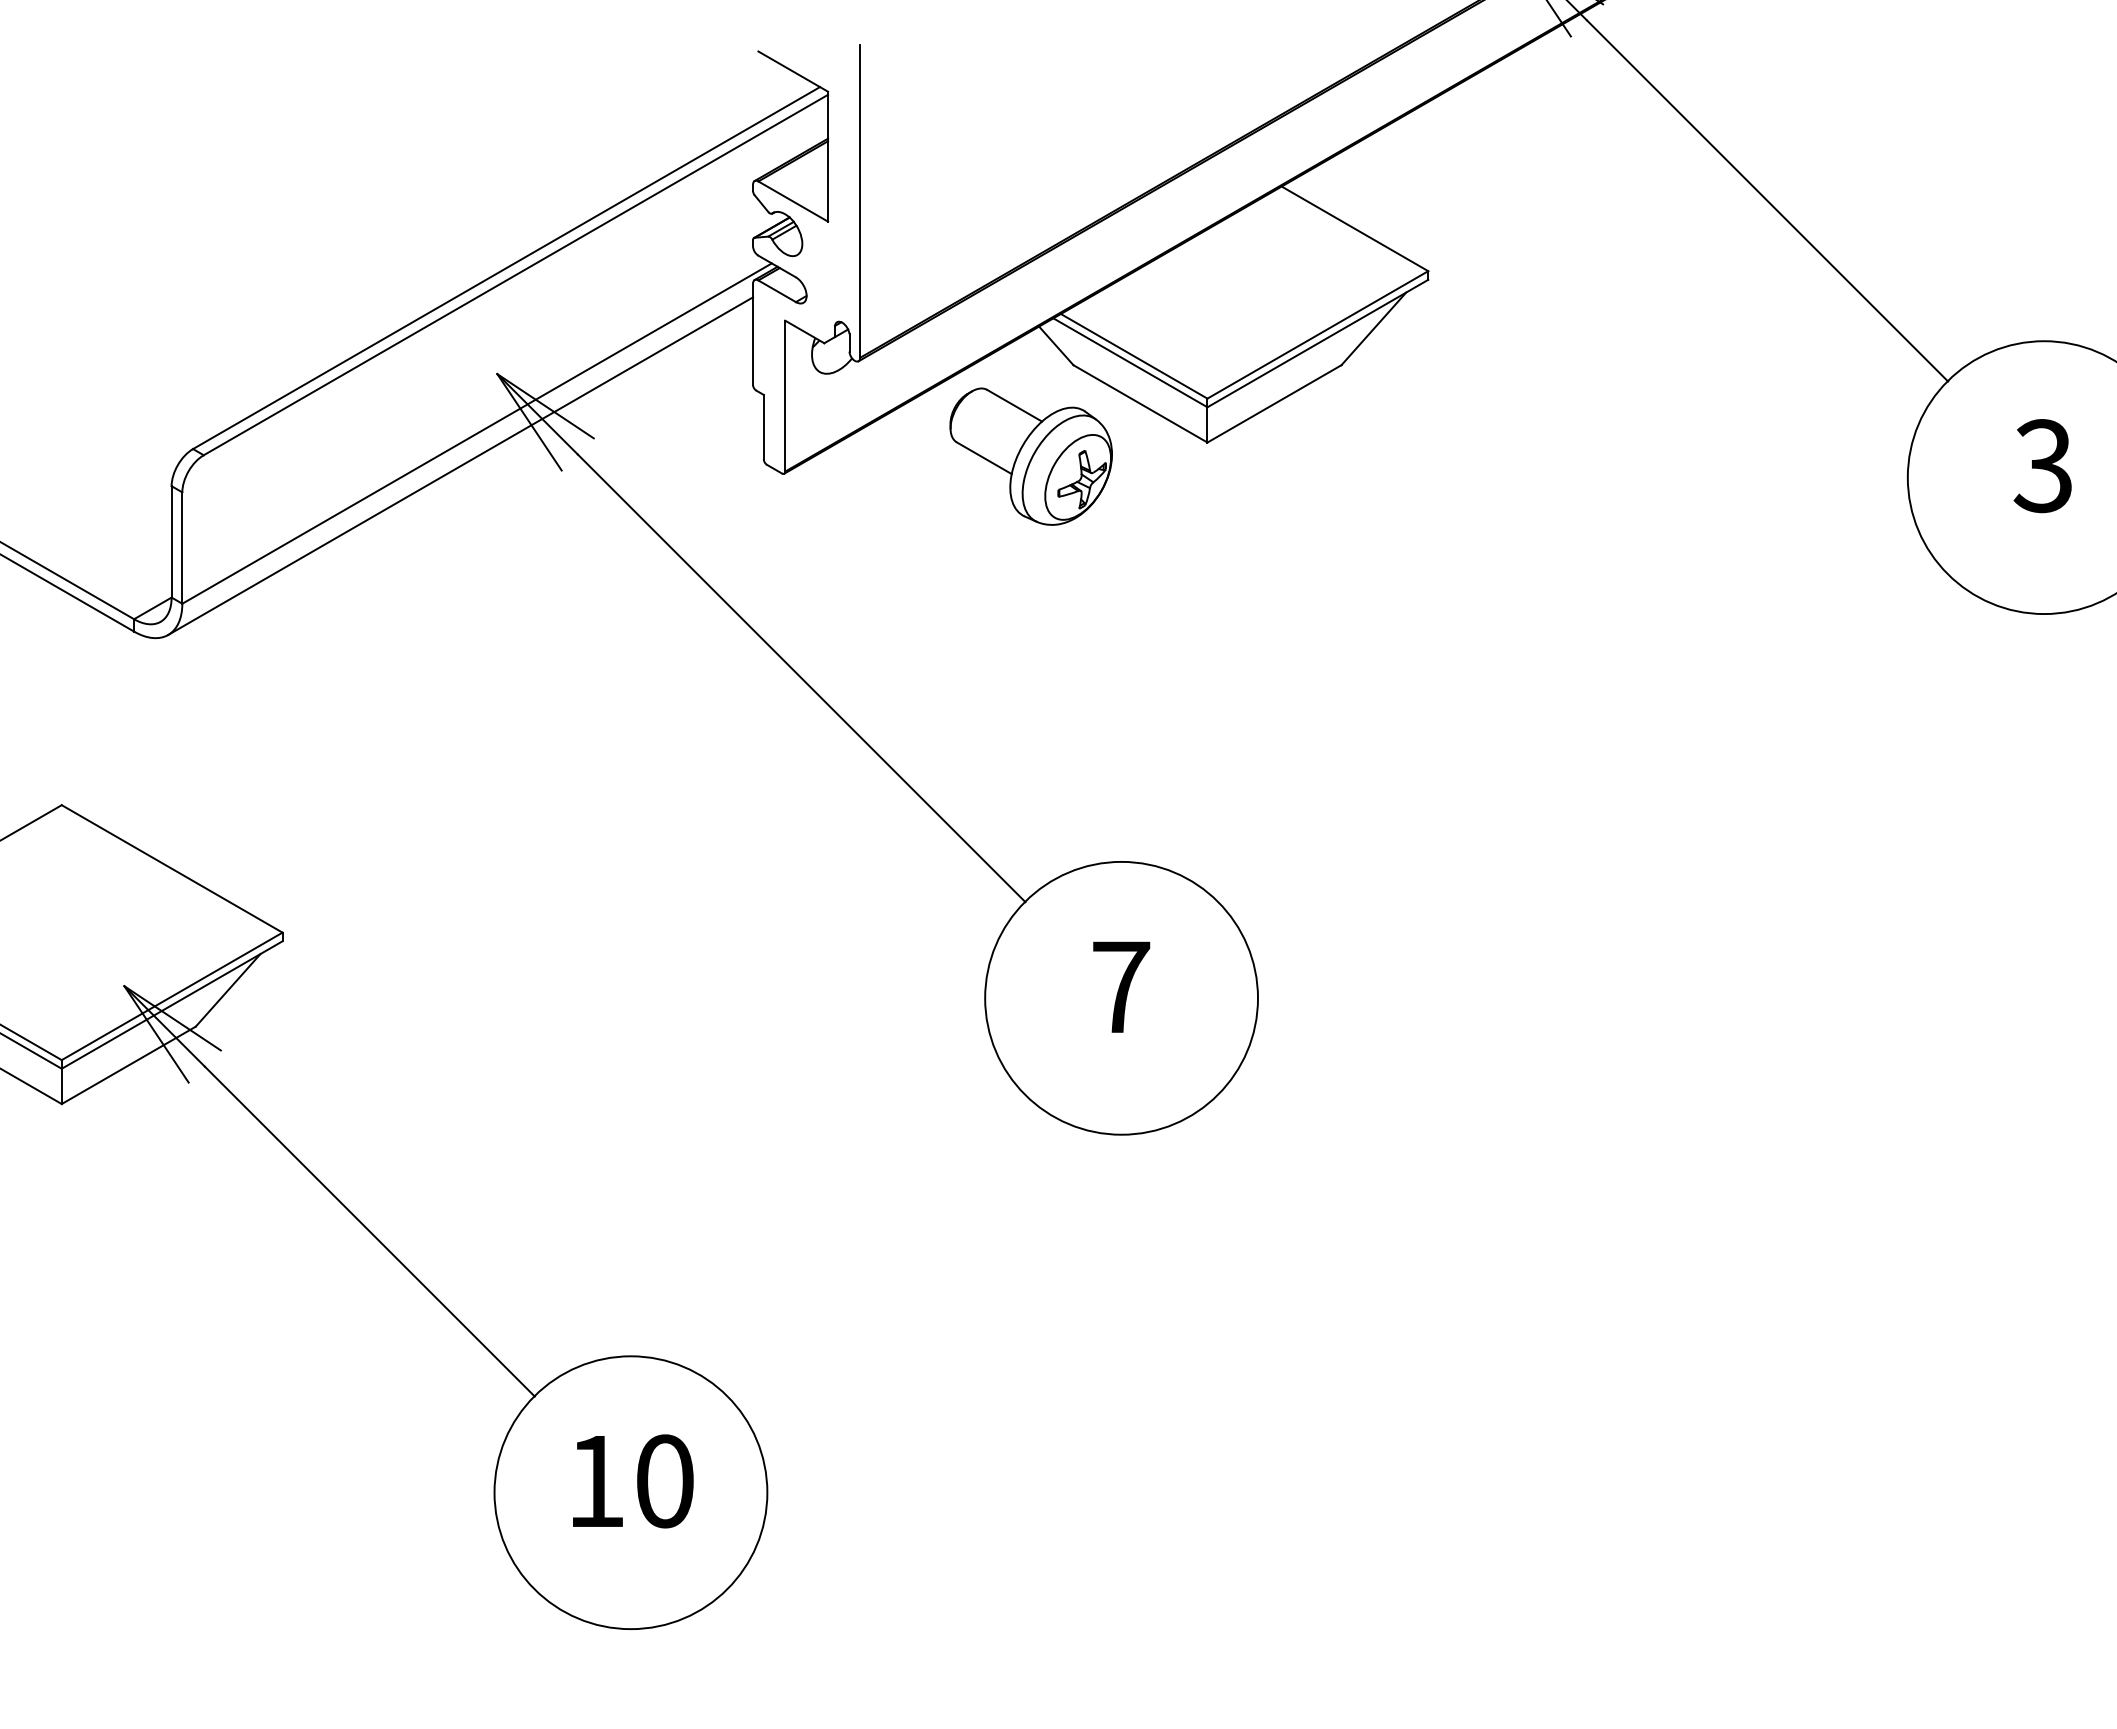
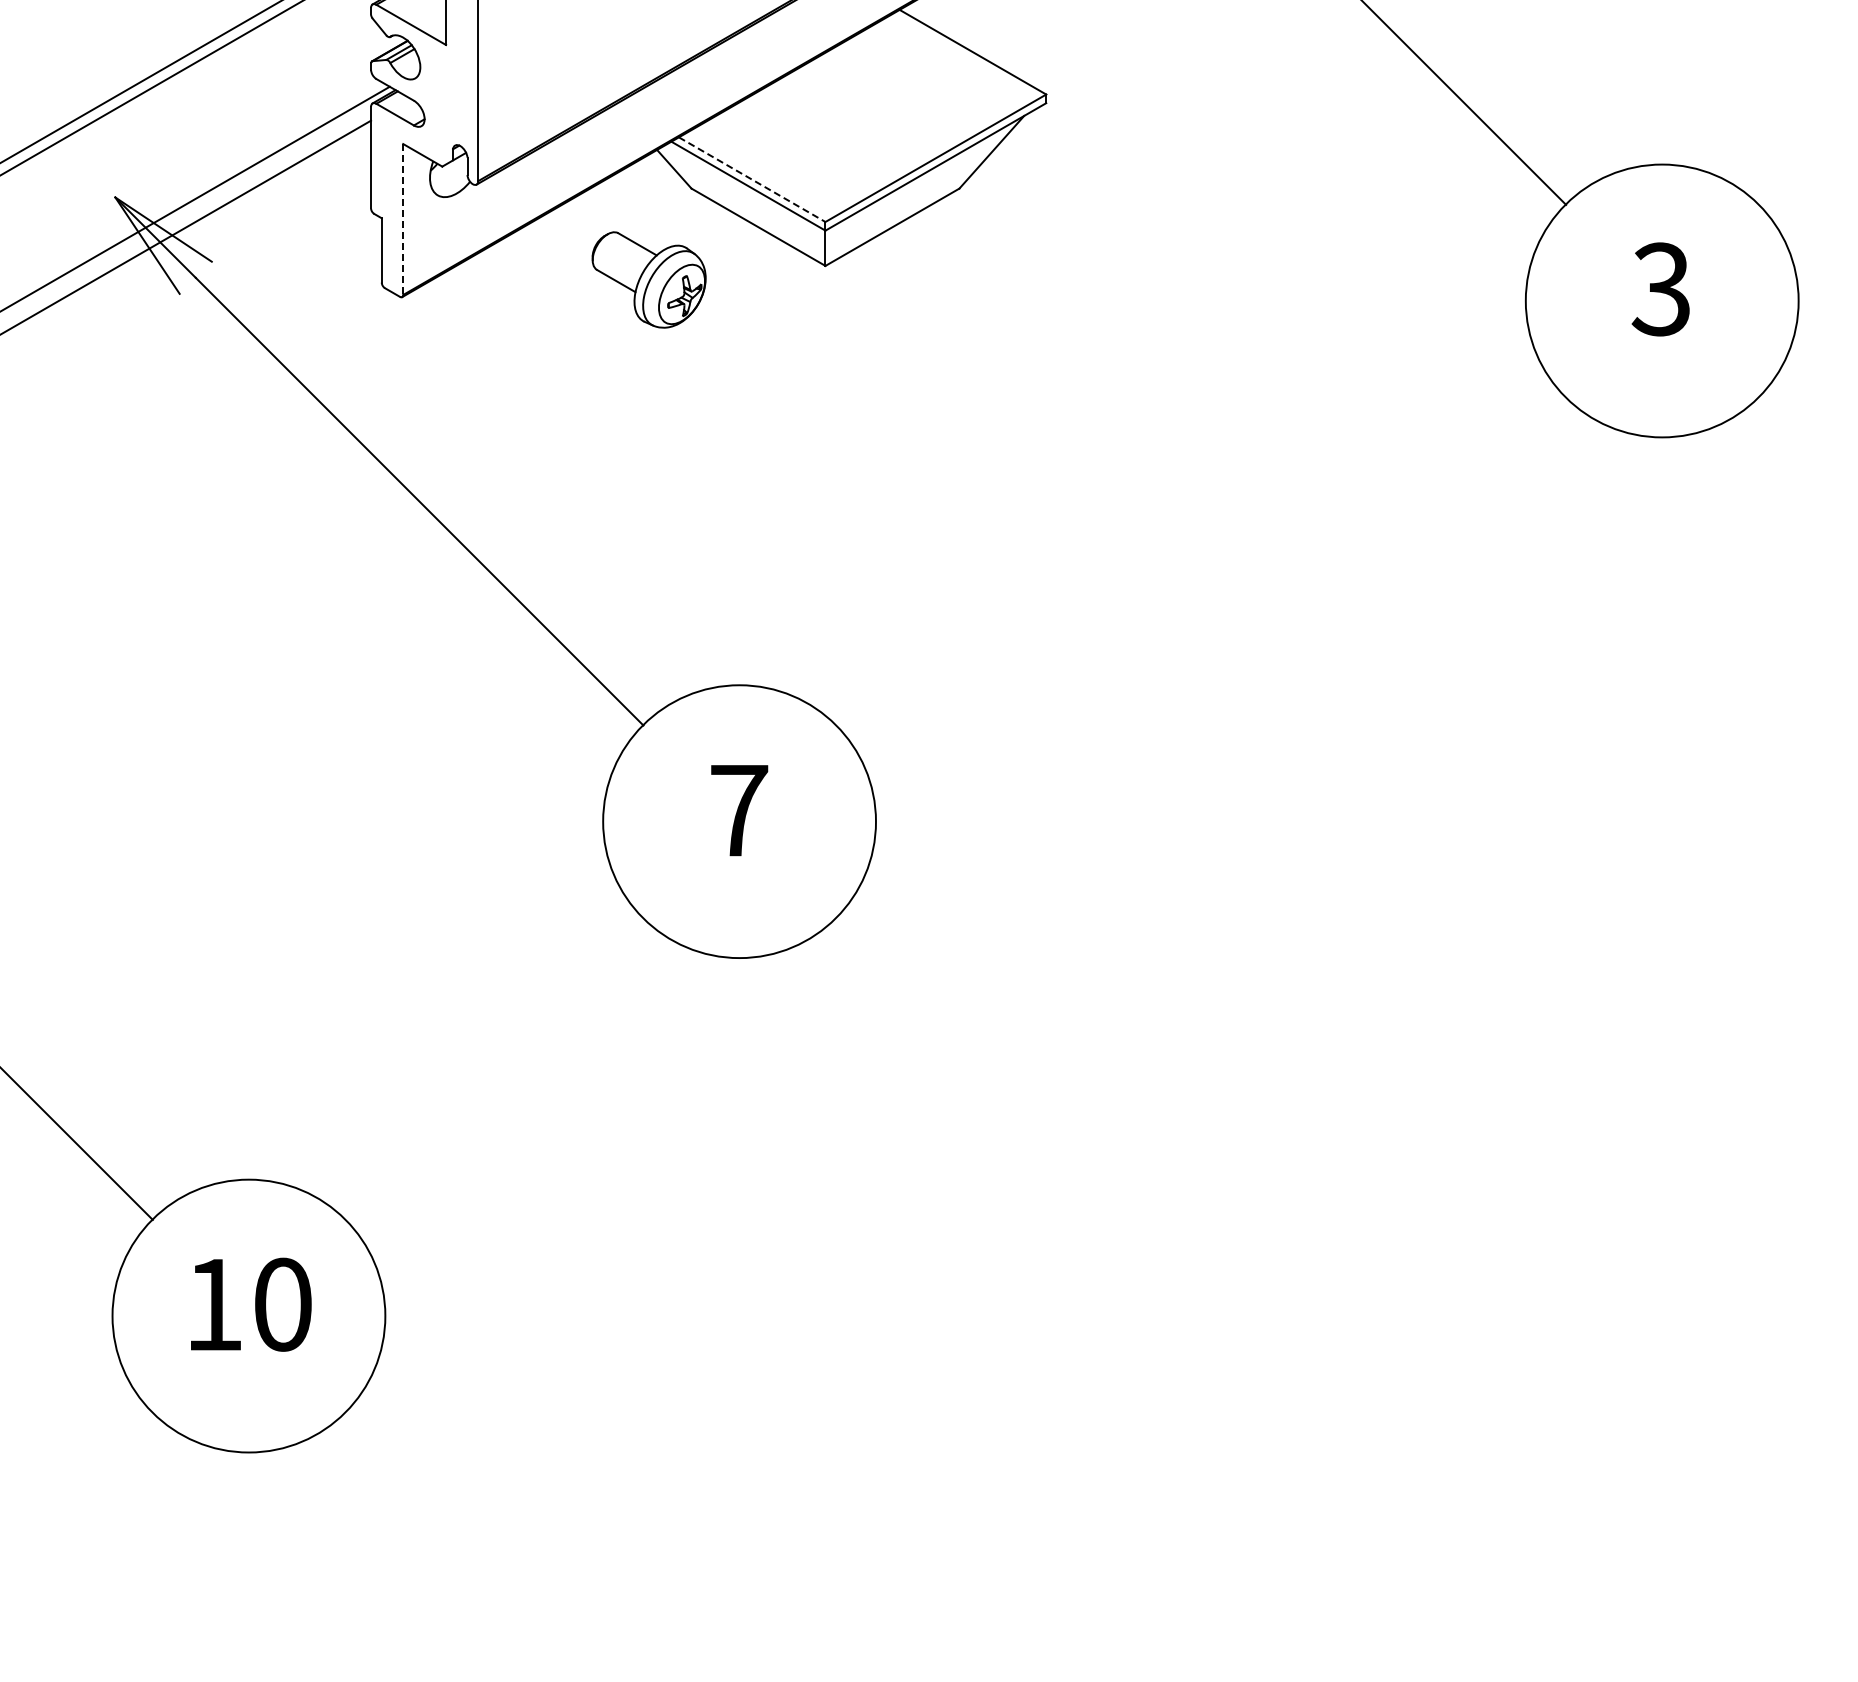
line: (1134, 356) -> (752, 179), solid -> dashed
line: (785, 396) -> (403, 219), solid -> dashed
part: (1030, 456) -> (648, 279), size x0.7

